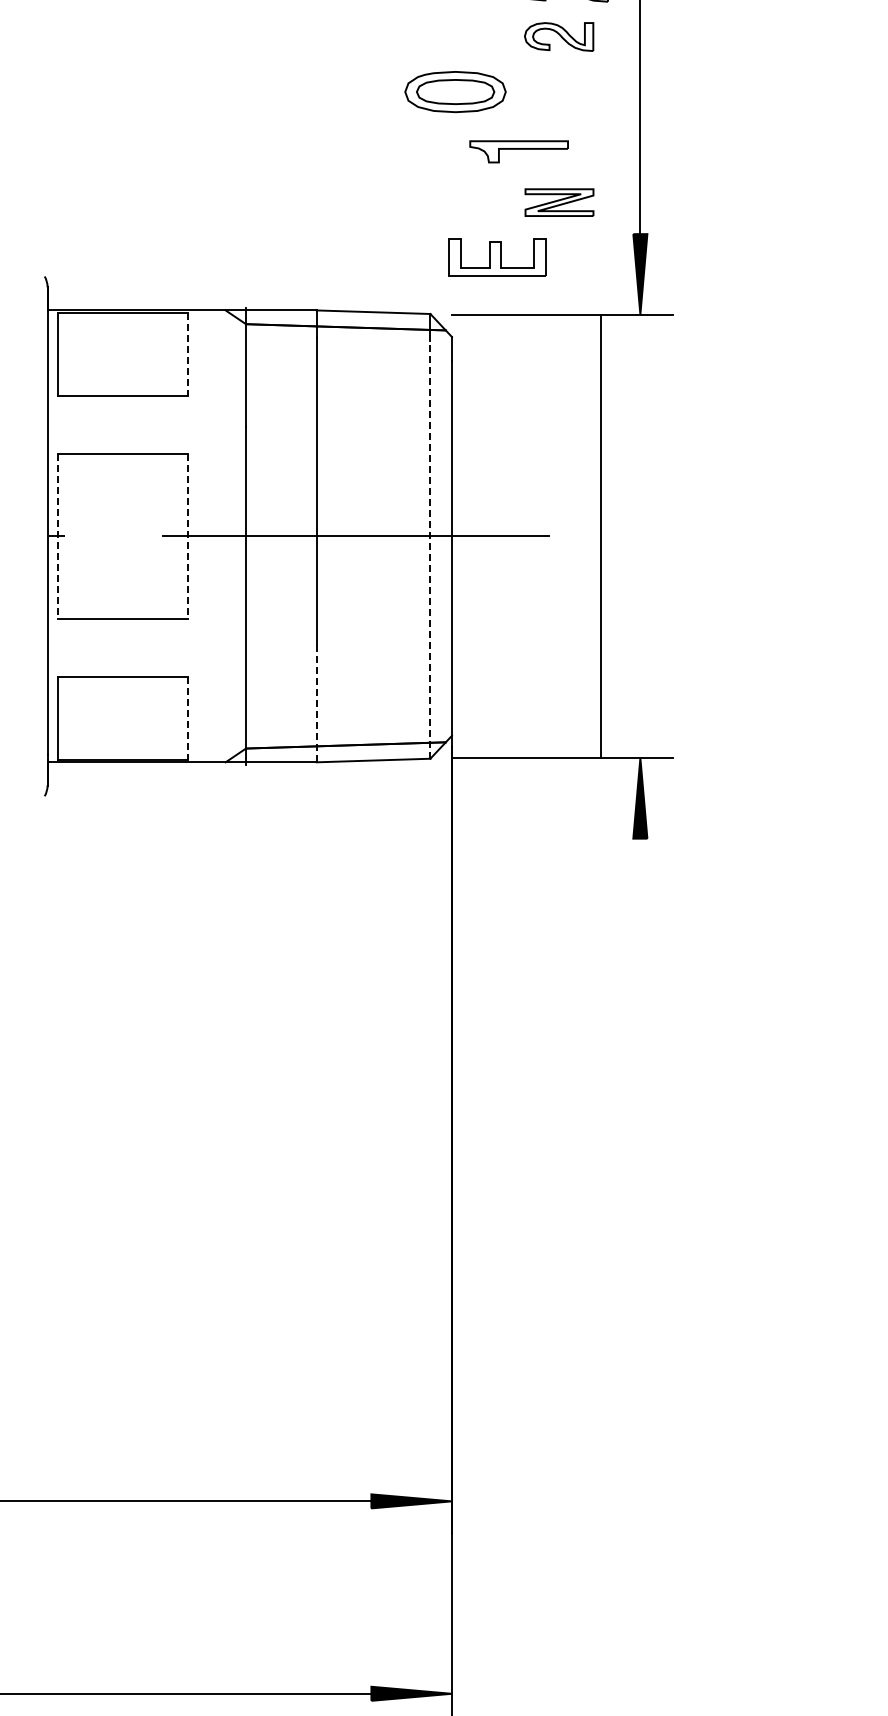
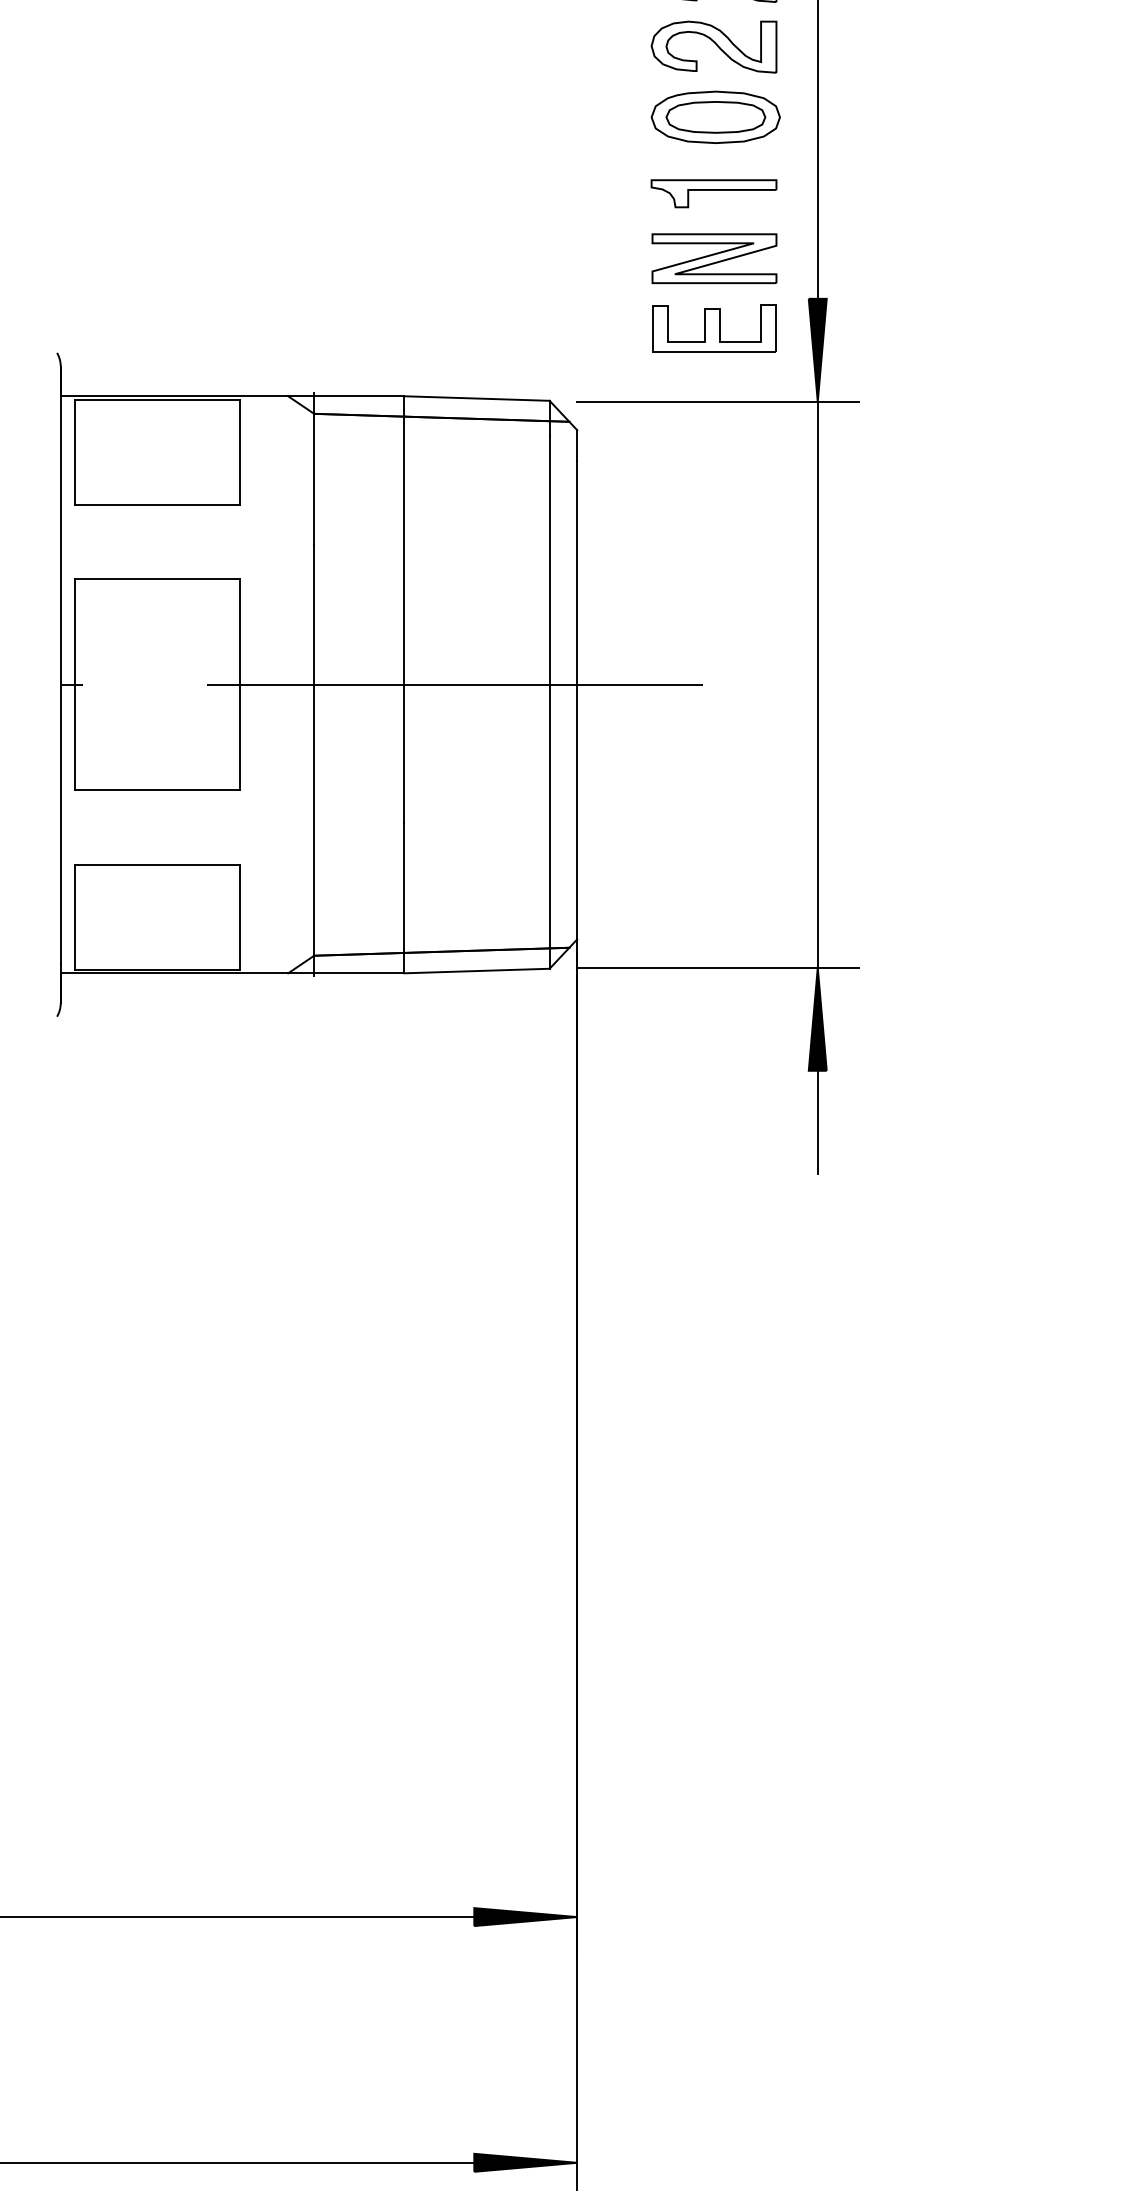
part: (558, 36) -> (713, 46), size x1.43
part: (455, 92) -> (715, 117), moved
part: (518, 151) -> (713, 193), moved
part: (559, 202) -> (714, 258), size x1.43
part: (497, 257) -> (714, 328), moved
line: (187, 354) -> (239, 452), dashed -> solid
line: (58, 536) -> (74, 684), dashed -> solid
line: (187, 536) -> (239, 684), dashed -> solid
line: (601, 536) -> (817, 684), moved
line: (430, 550) -> (549, 702), dashed -> solid
line: (316, 703) -> (404, 898), dashed -> solid
line: (187, 718) -> (239, 917), dashed -> solid
line: (640, 878) -> (817, 1121), added

